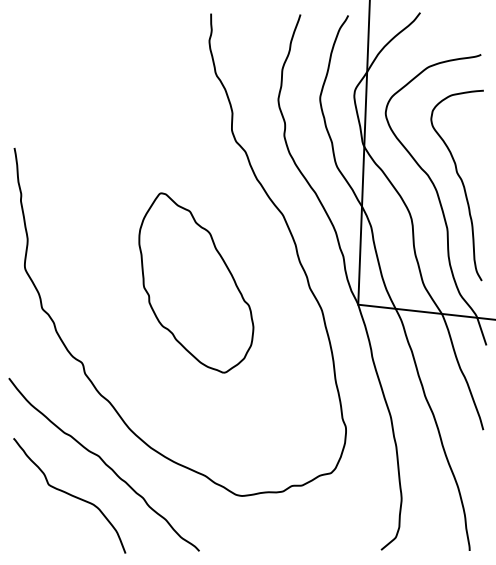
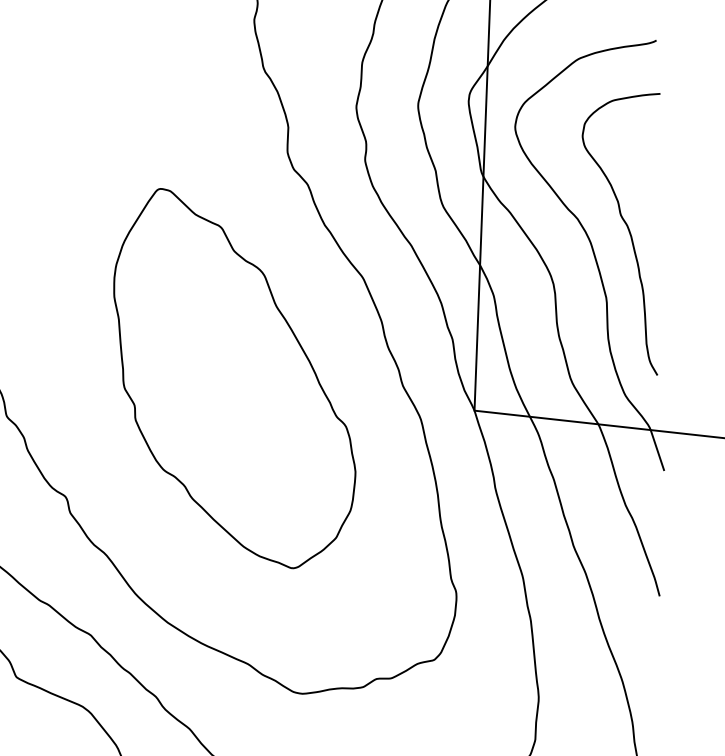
part: (196, 282) -> (235, 377), size x1.43

